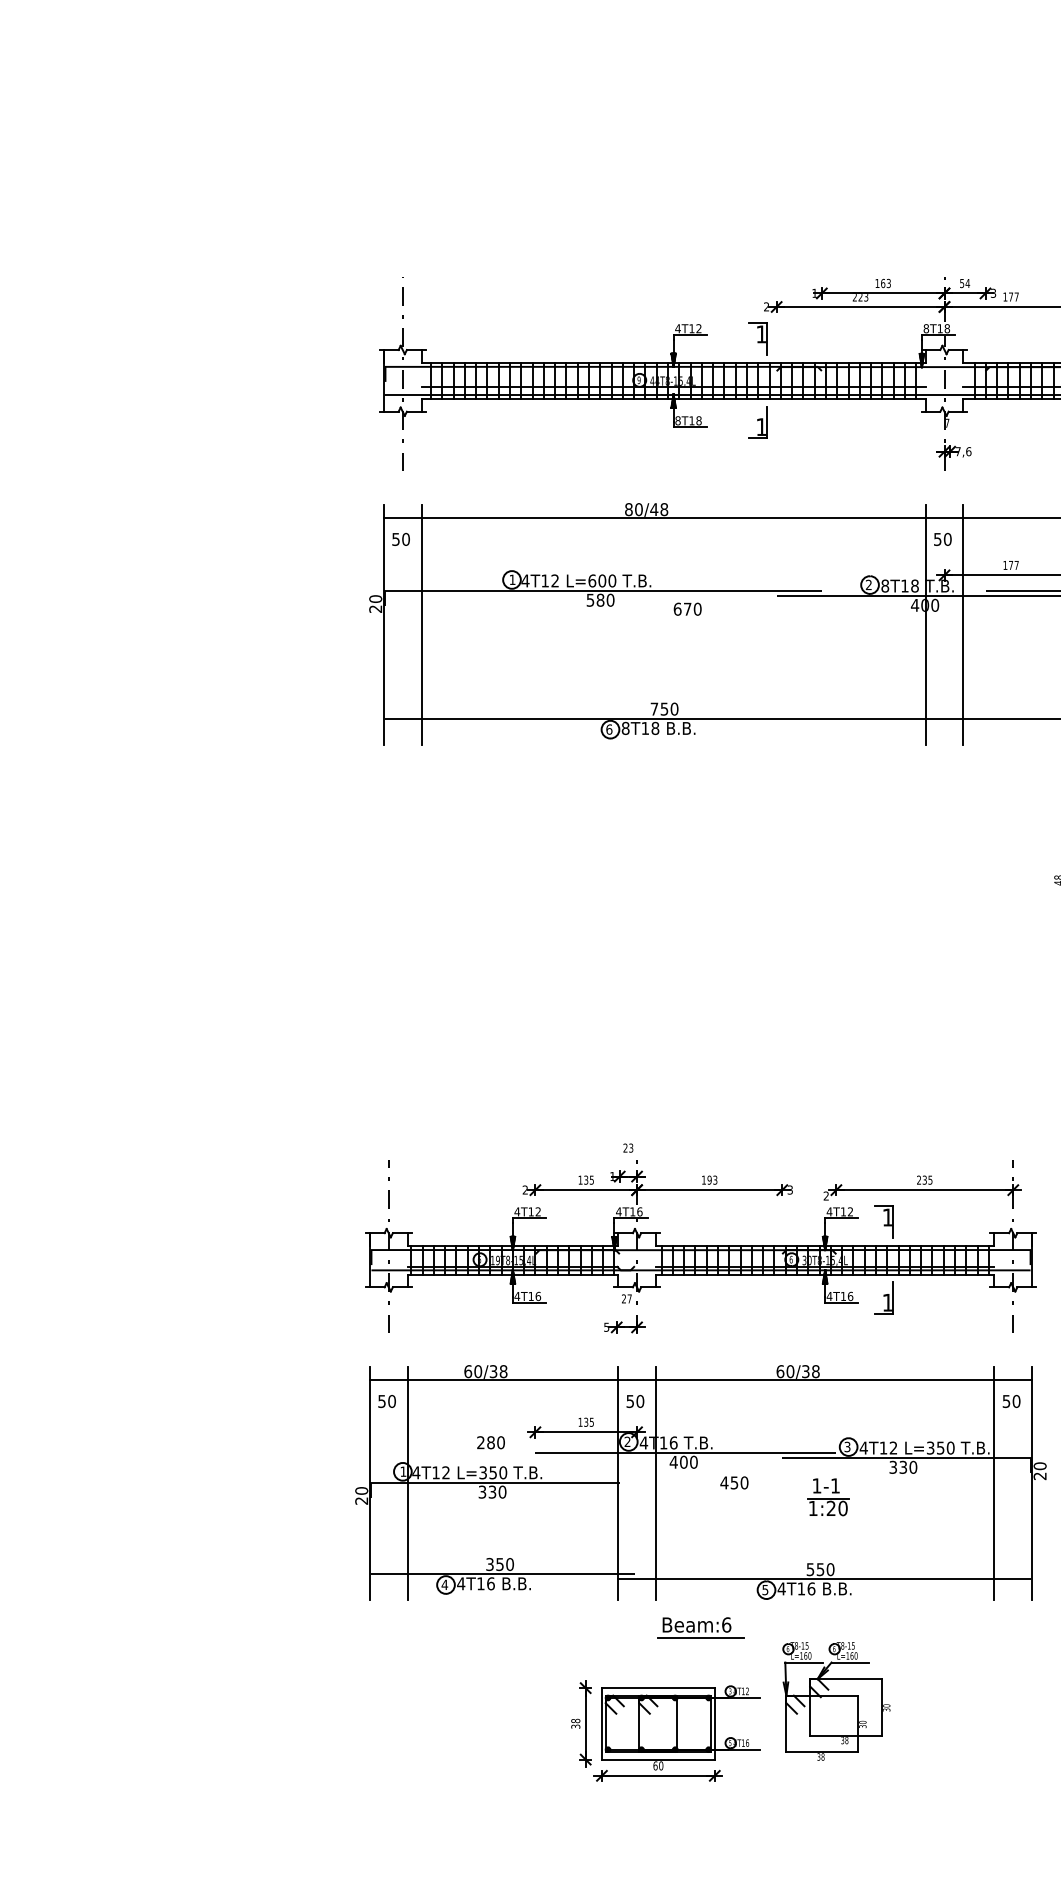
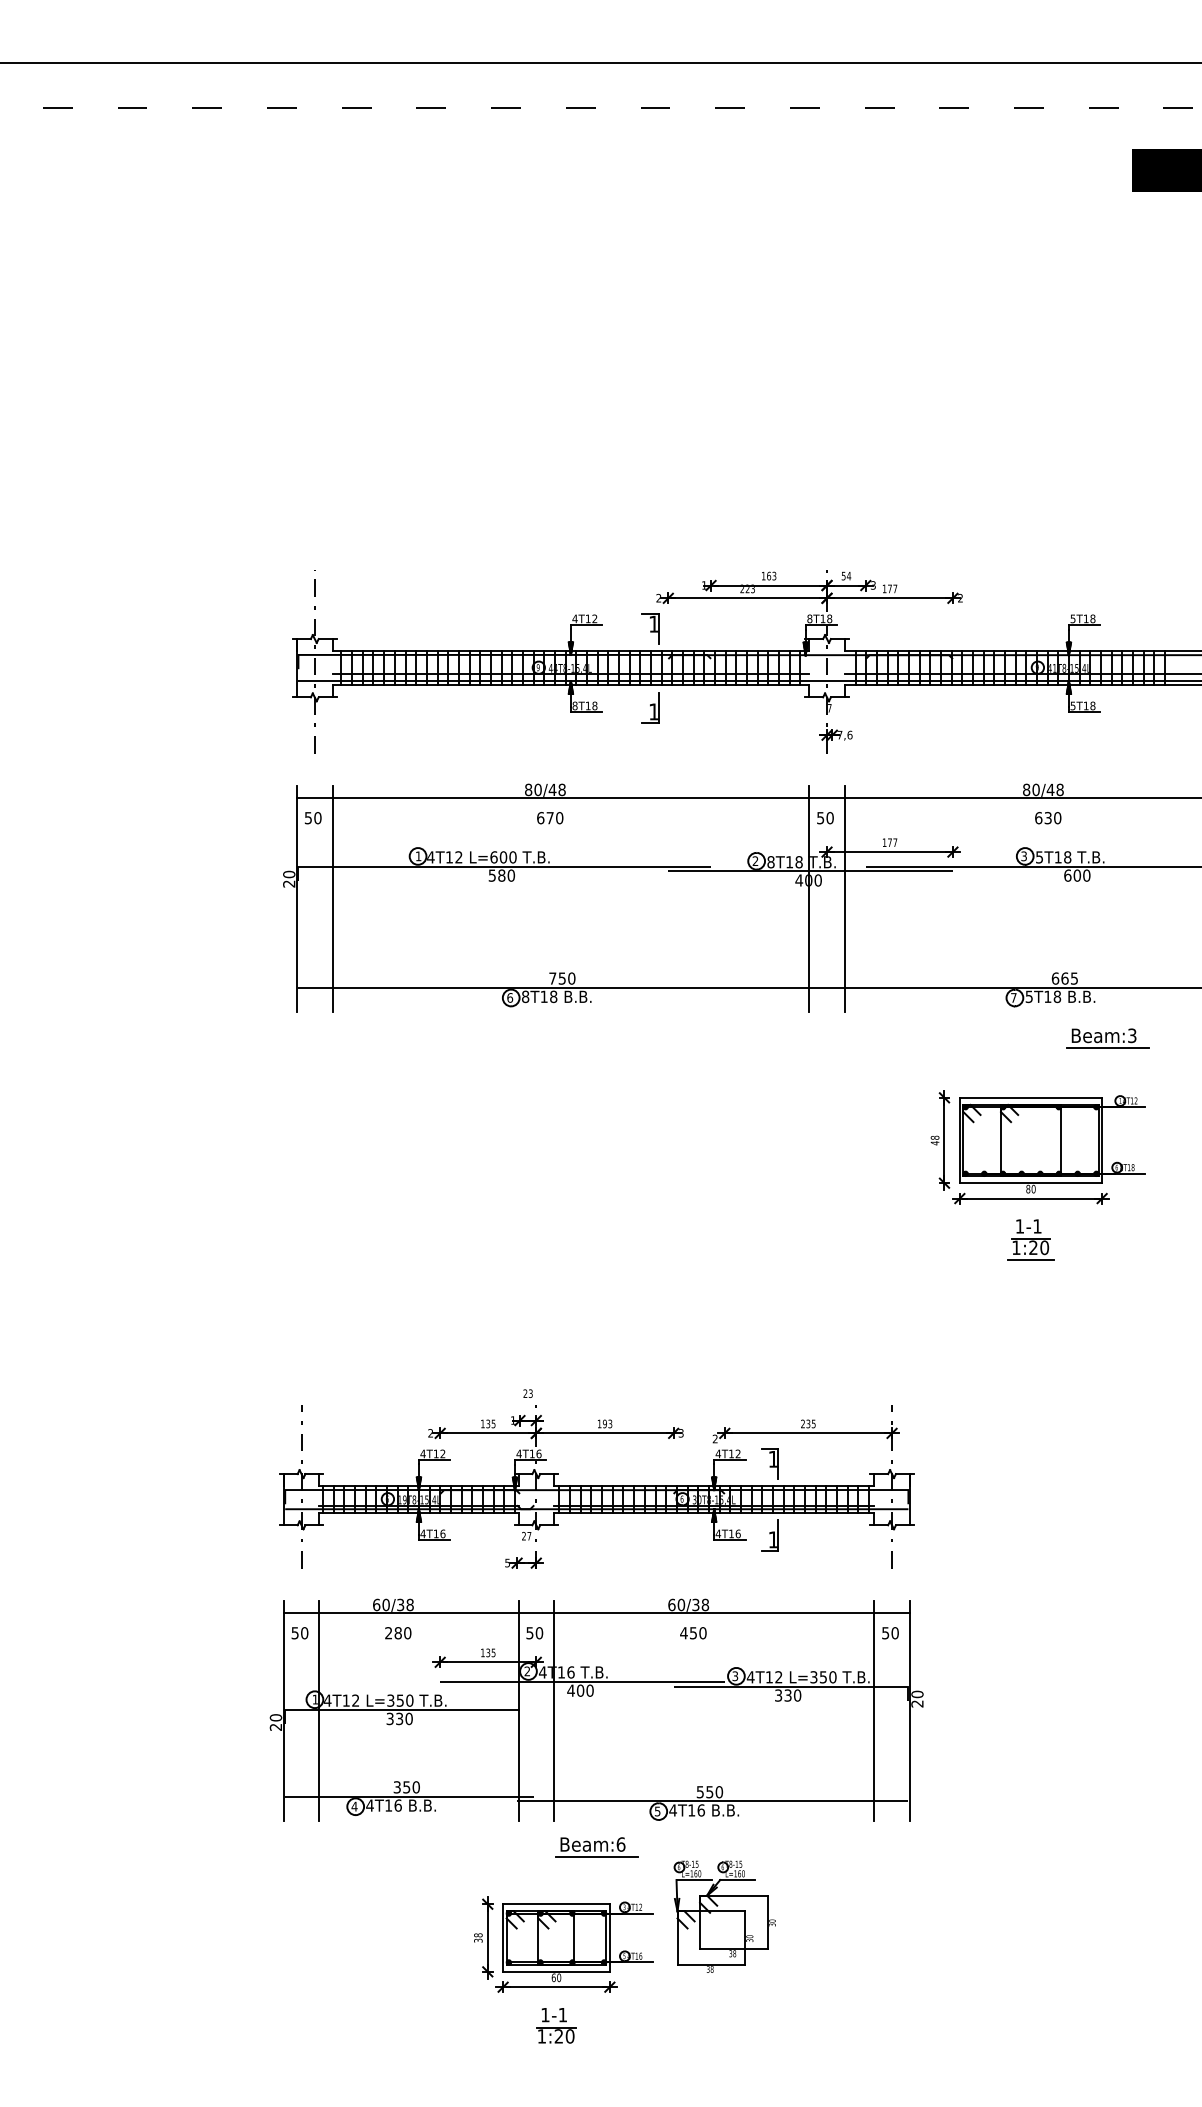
text: (687, 609) -> (550, 818), moved
text: (491, 1443) -> (398, 1633), moved
text: (734, 1483) -> (693, 1633), moved
part: (828, 1496) -> (556, 2025), moved

